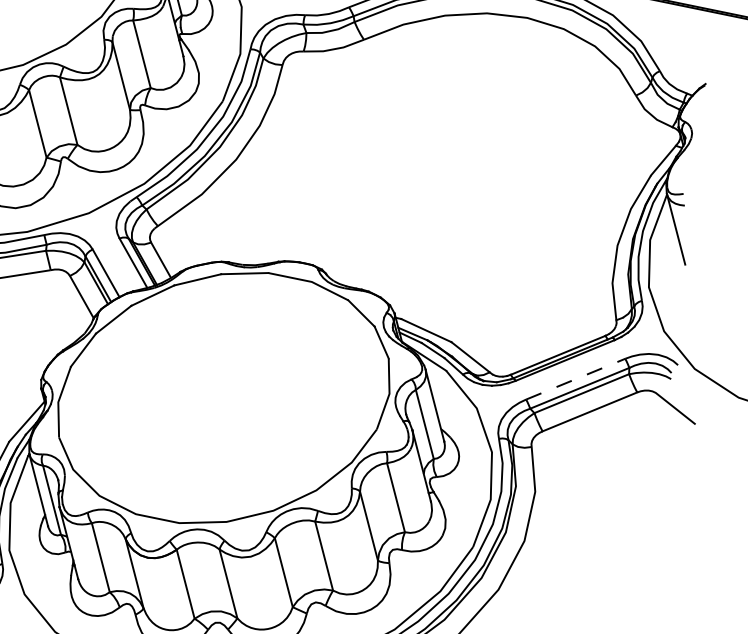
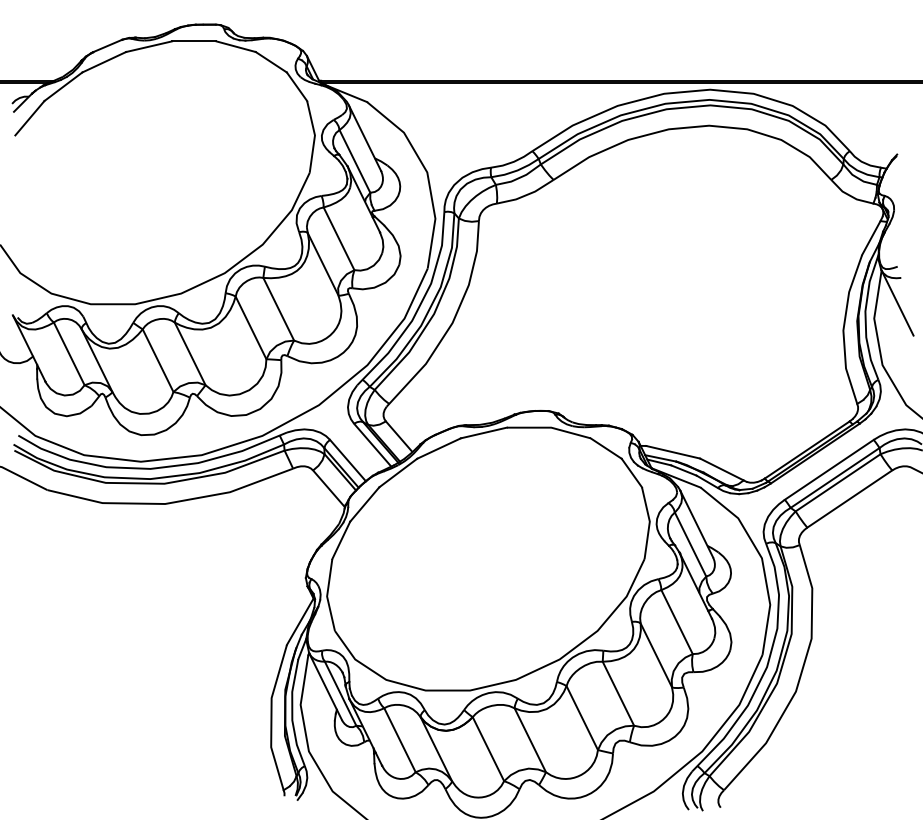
line: (576, 378) -> (829, 469), dashed -> solid

